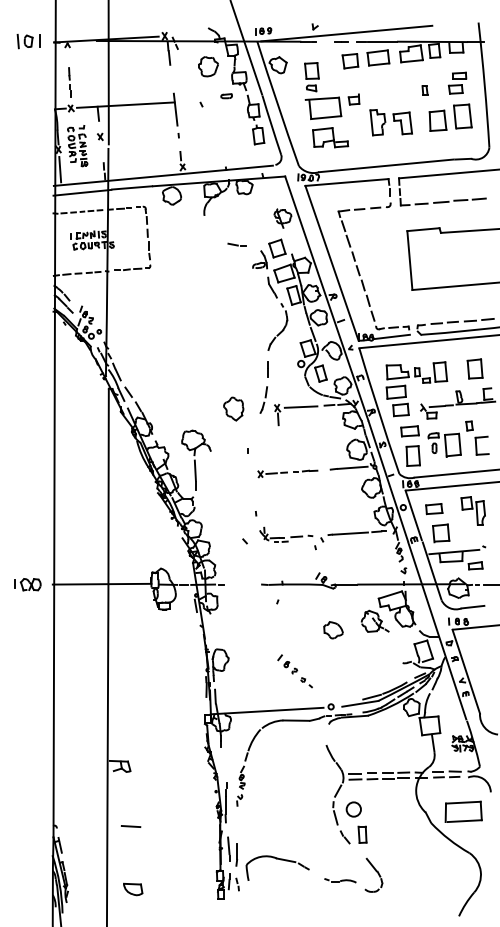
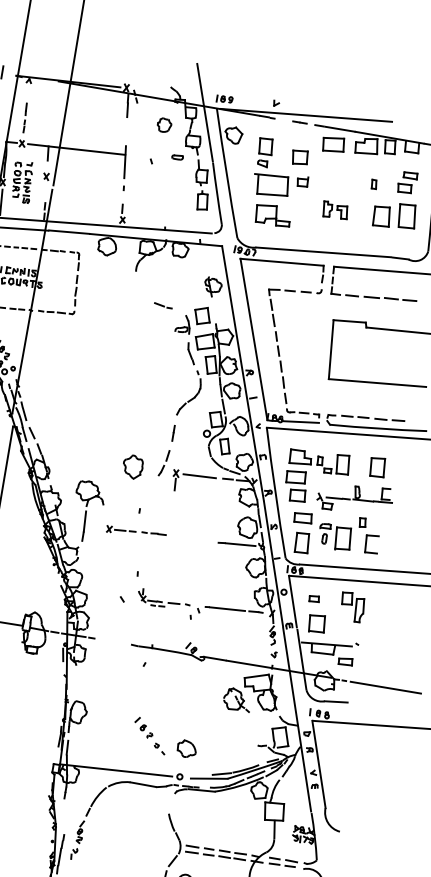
part: (350, 61) -> (300, 157), moved
part: (208, 66) -> (164, 125), size x0.7
part: (390, 122) -> (334, 210), size x0.6
part: (287, 473) -> (135, 532), moved
part: (434, 509) -> (314, 599), size x0.6
part: (333, 630) -> (186, 749), moved

